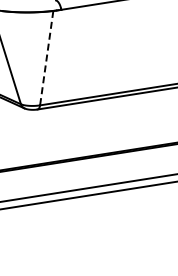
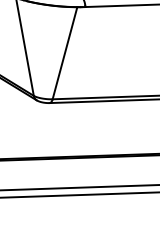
line: (46, 58) -> (64, 53), dashed -> solid

